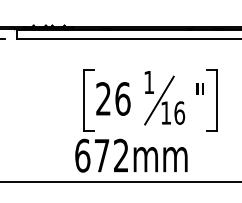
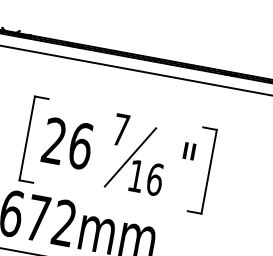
text: (149, 82) -> (121, 130), 1 -> 7

